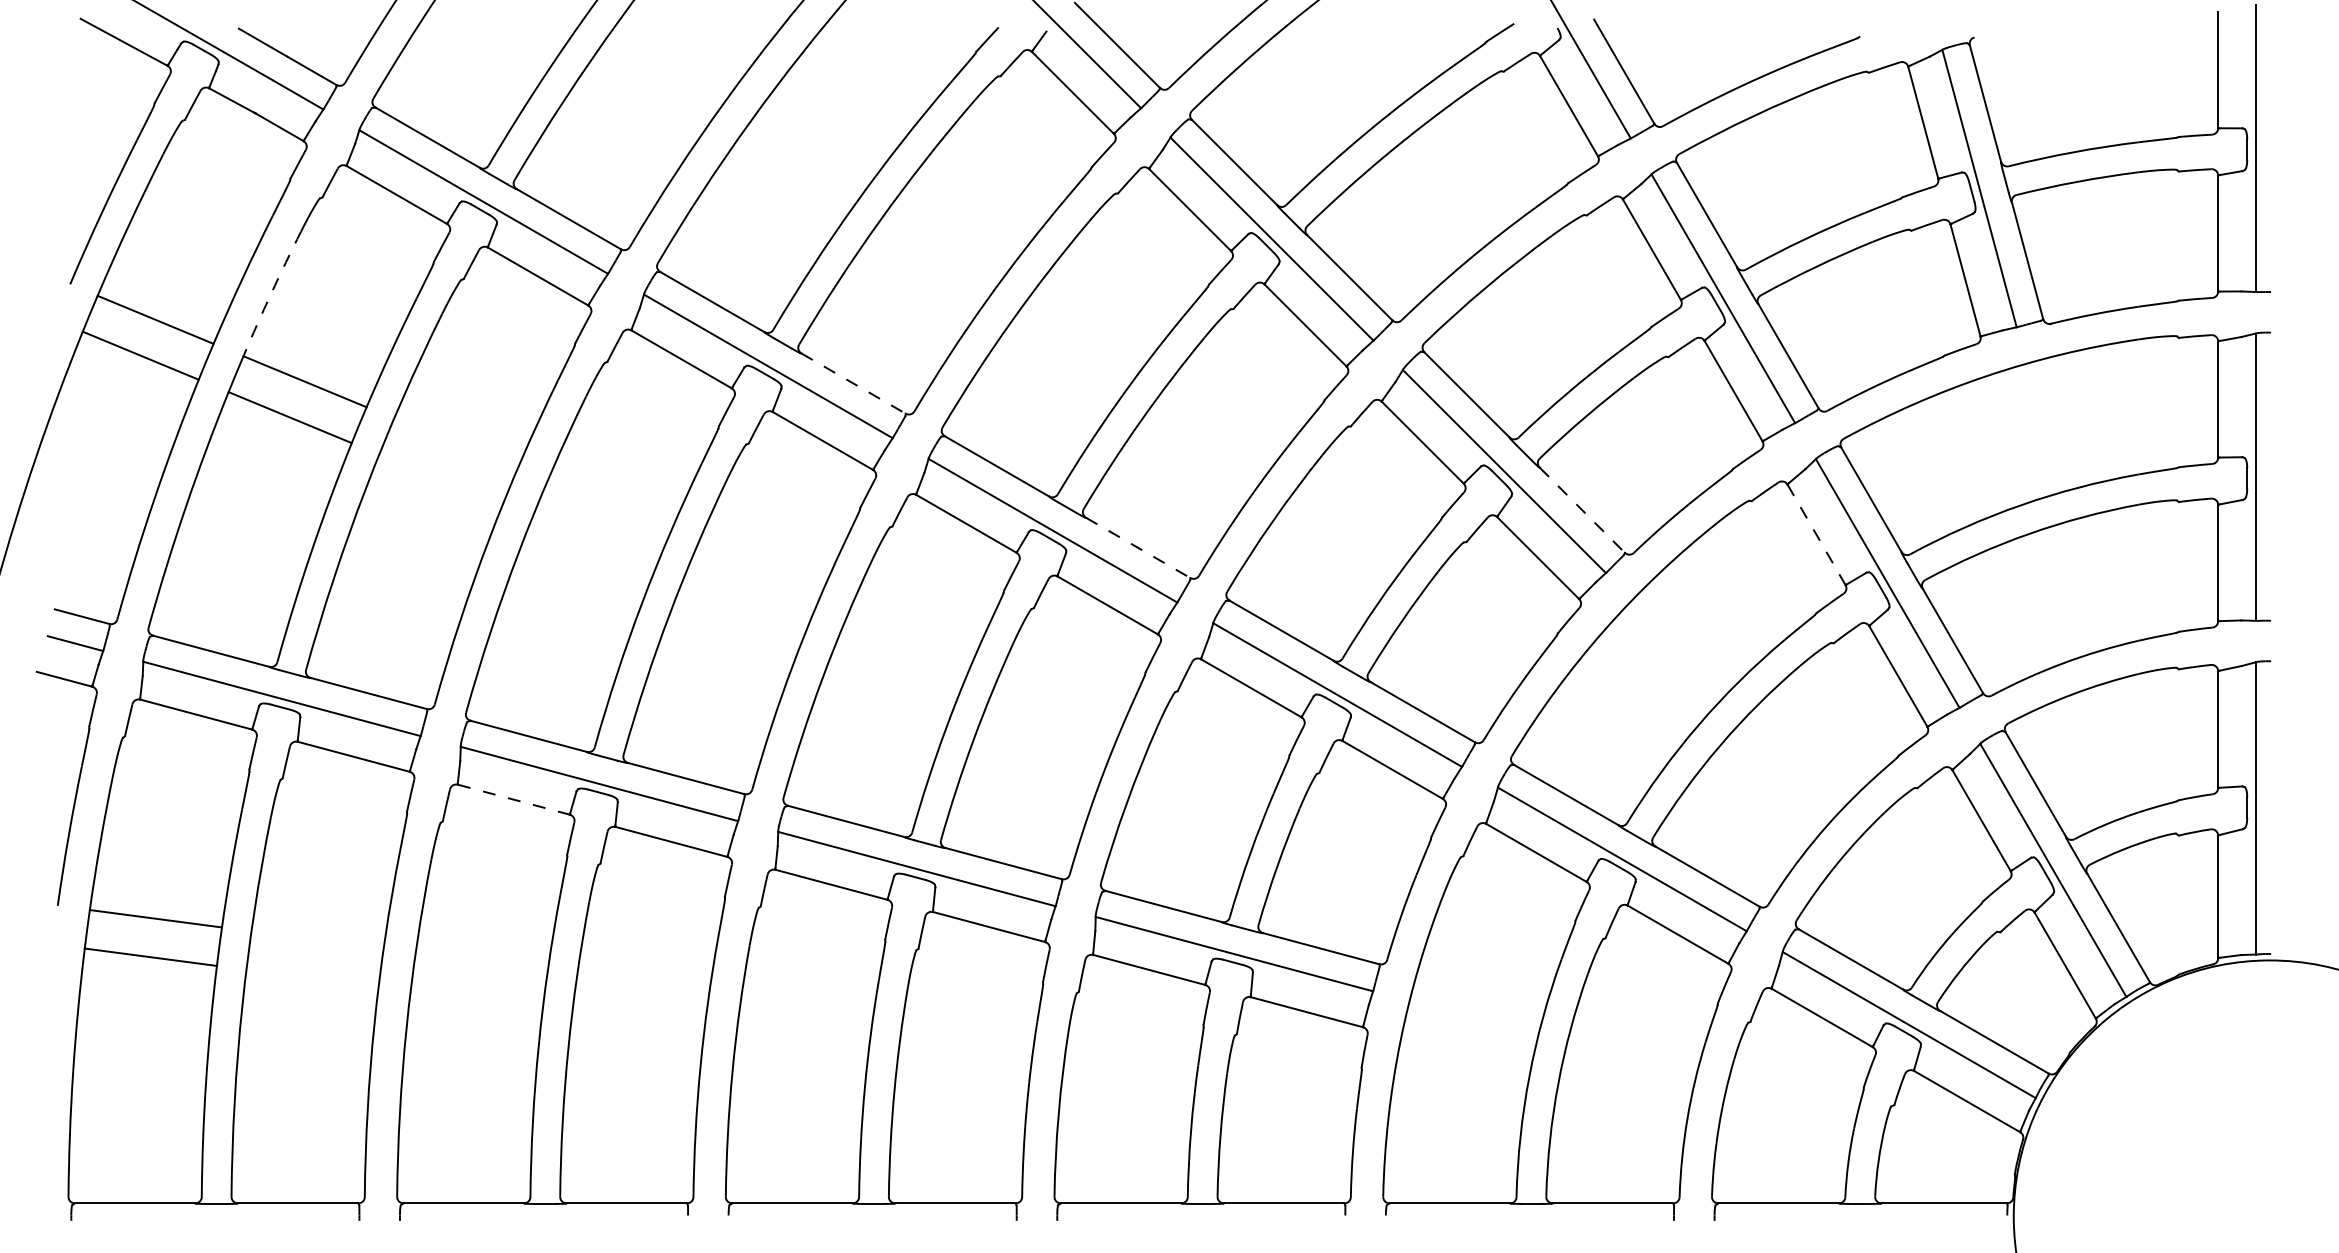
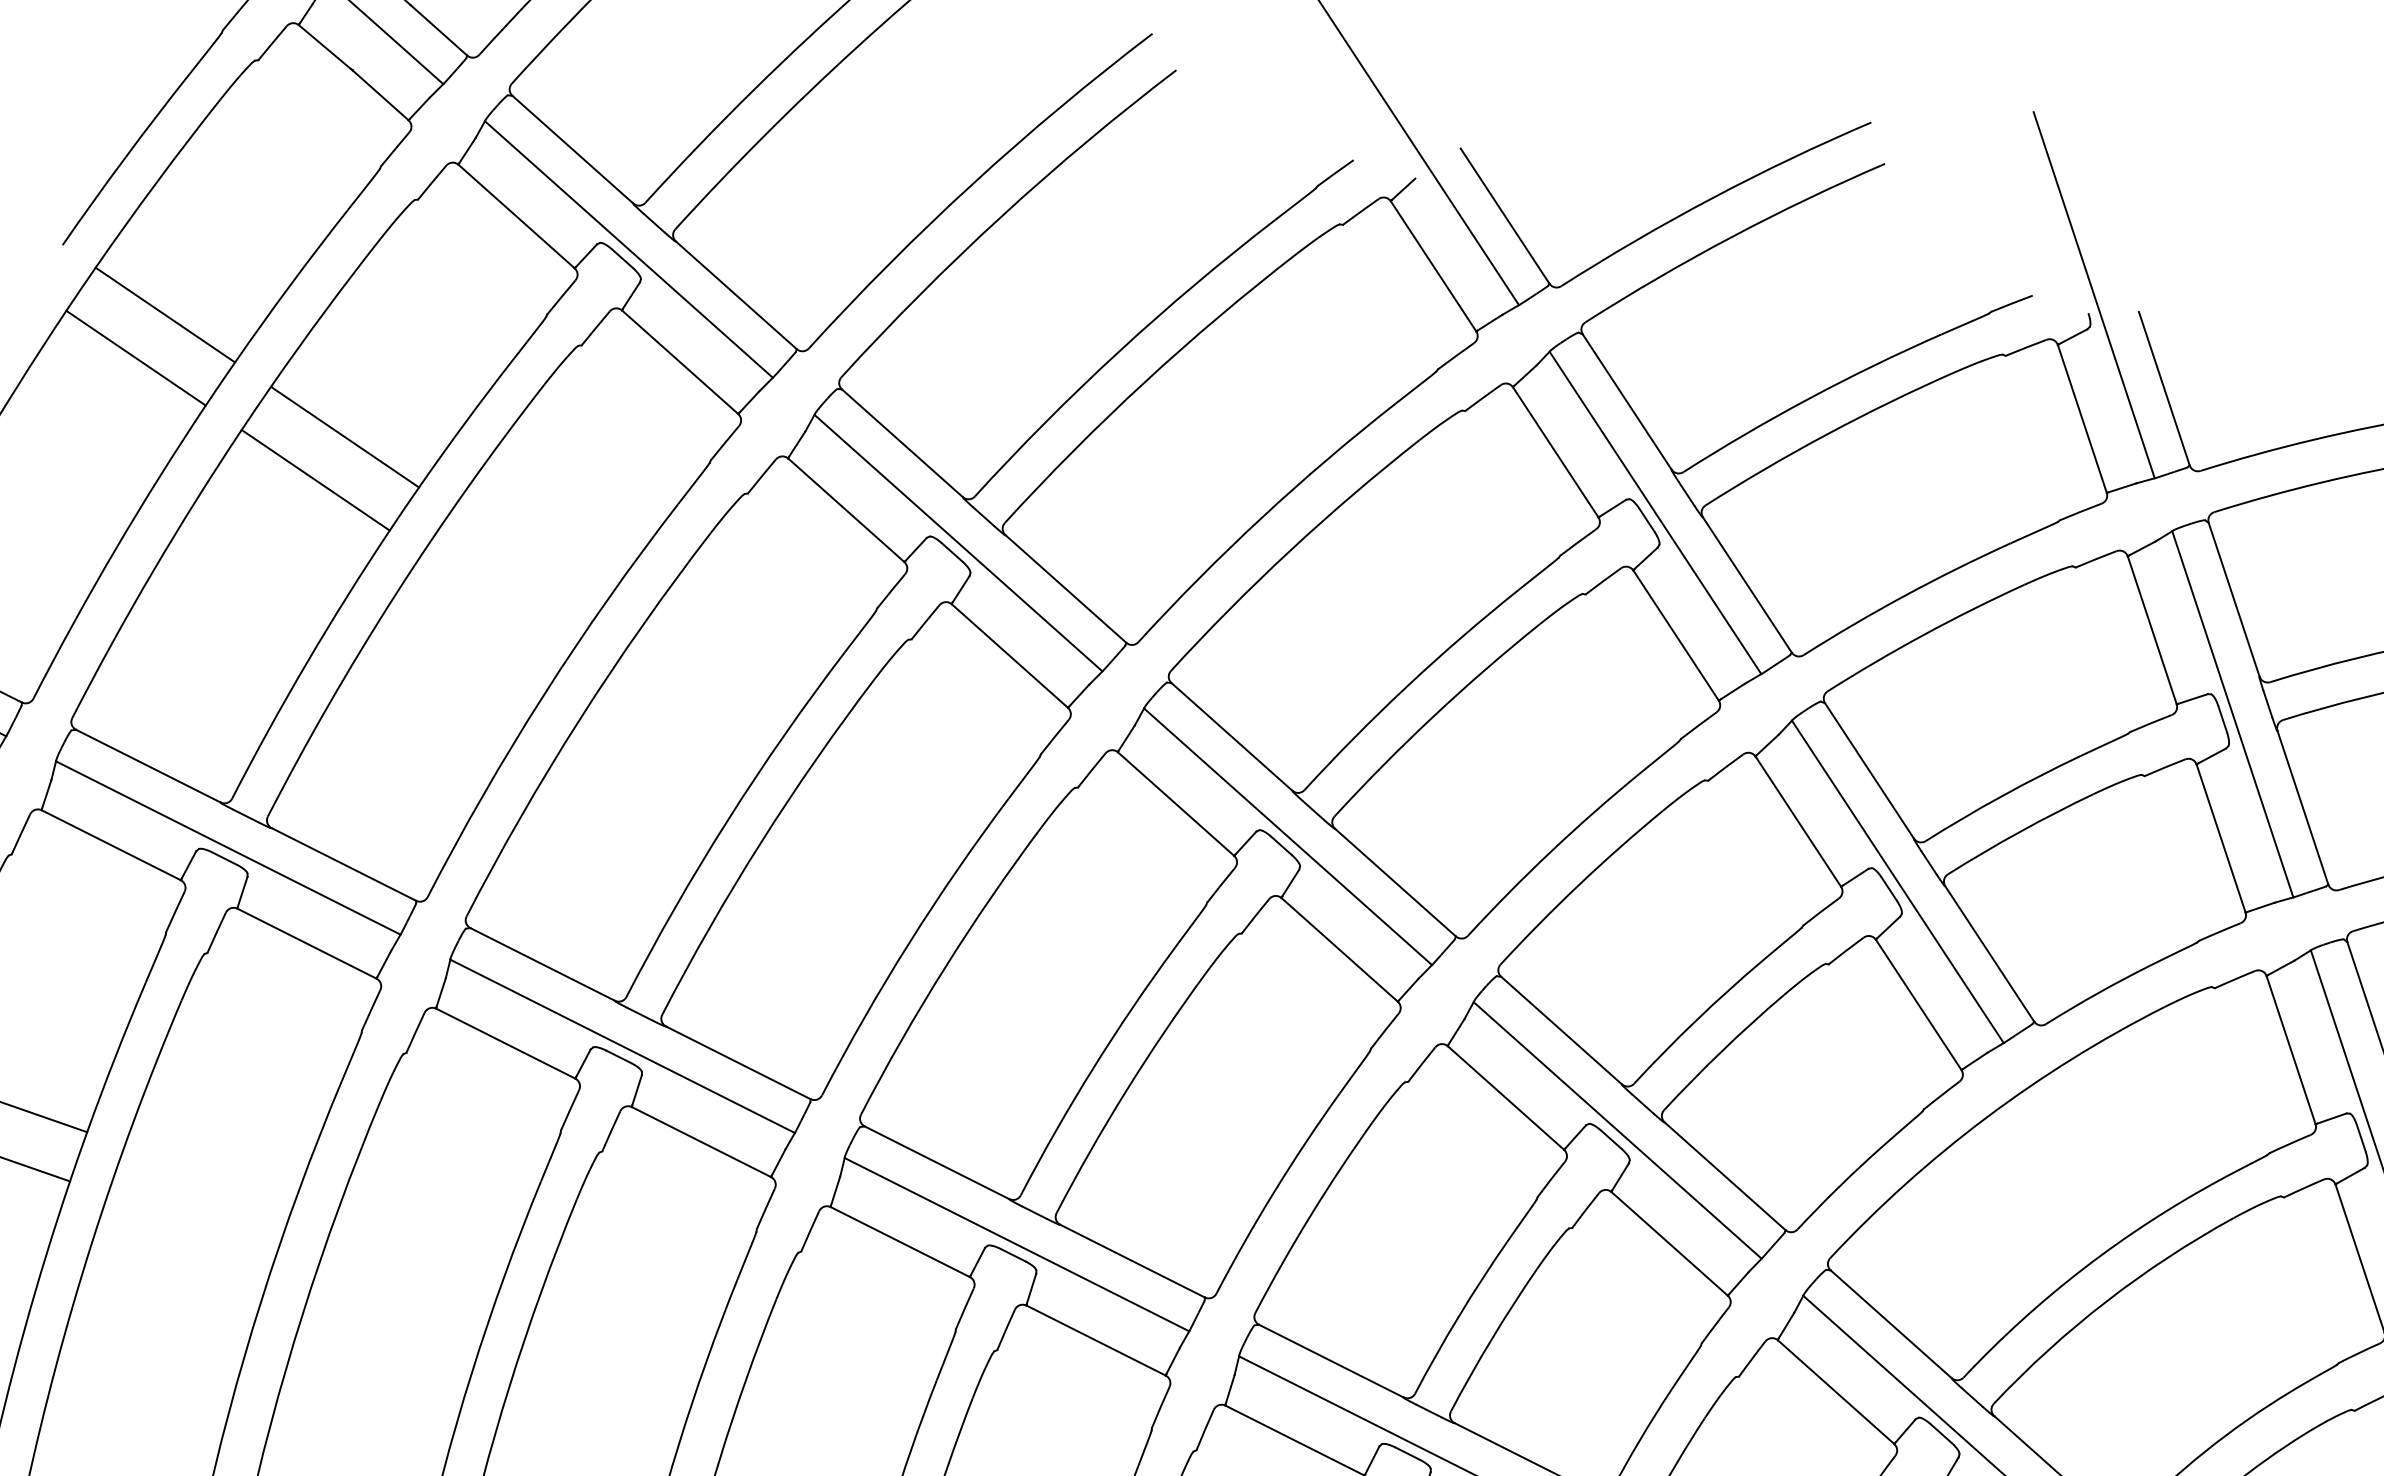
arc: (271, 293) -> (324, 311), dashed -> solid
line: (854, 383) -> (1067, 589), dashed -> solid
line: (1582, 510) -> (1989, 954), dashed -> solid
line: (1816, 534) -> (2291, 1049), dashed -> solid
line: (1138, 548) -> (1395, 883), dashed -> solid
line: (513, 799) -> (505, 1043), dashed -> solid

